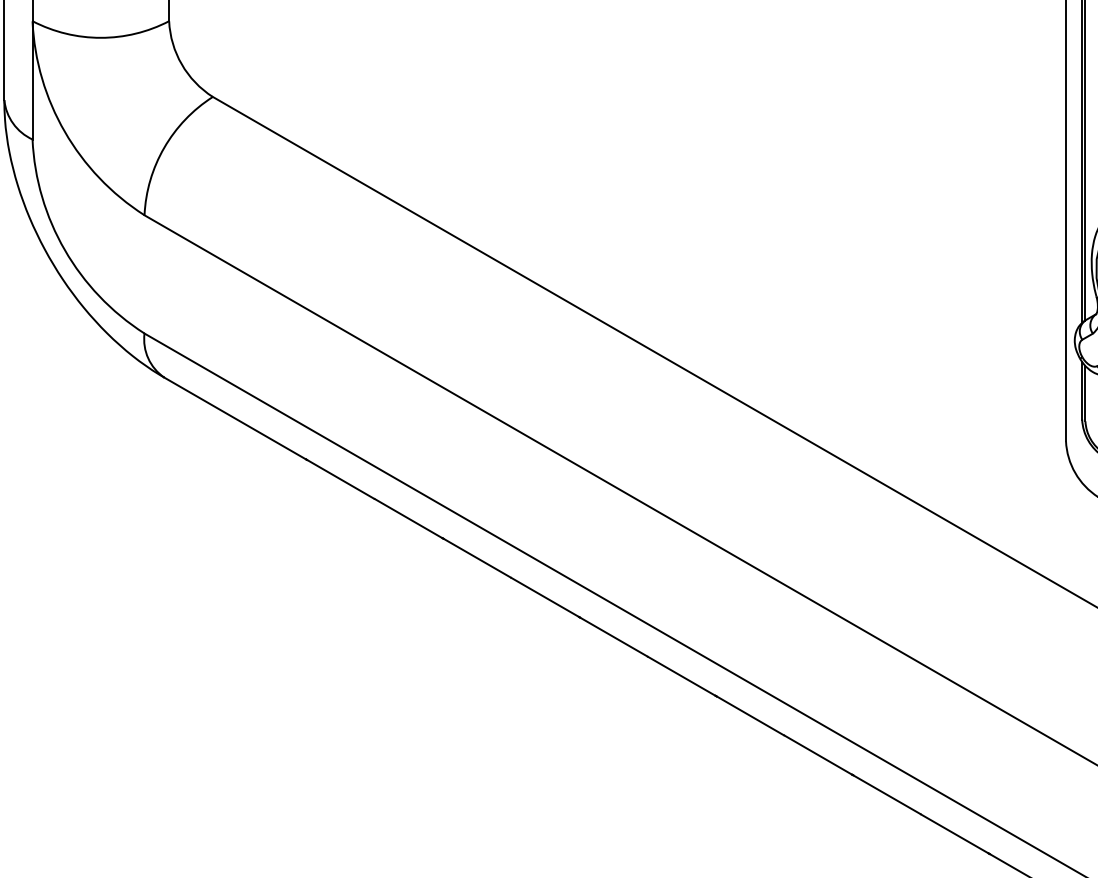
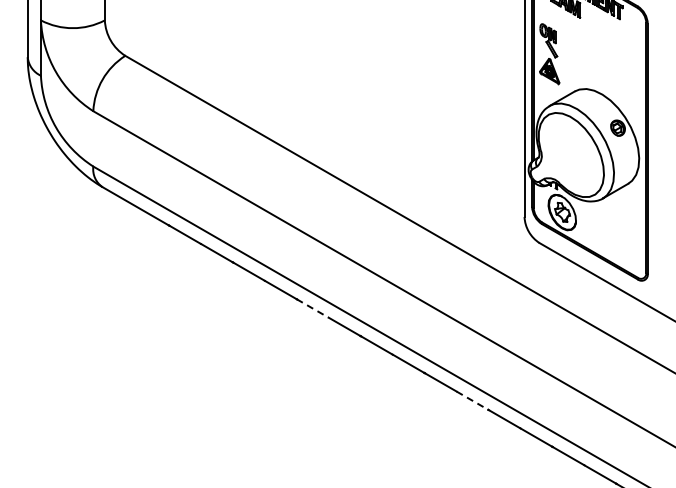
line: (615, 636) -> (313, 308), solid -> dashed
line: (956, 835) -> (473, 401), solid -> dashed

